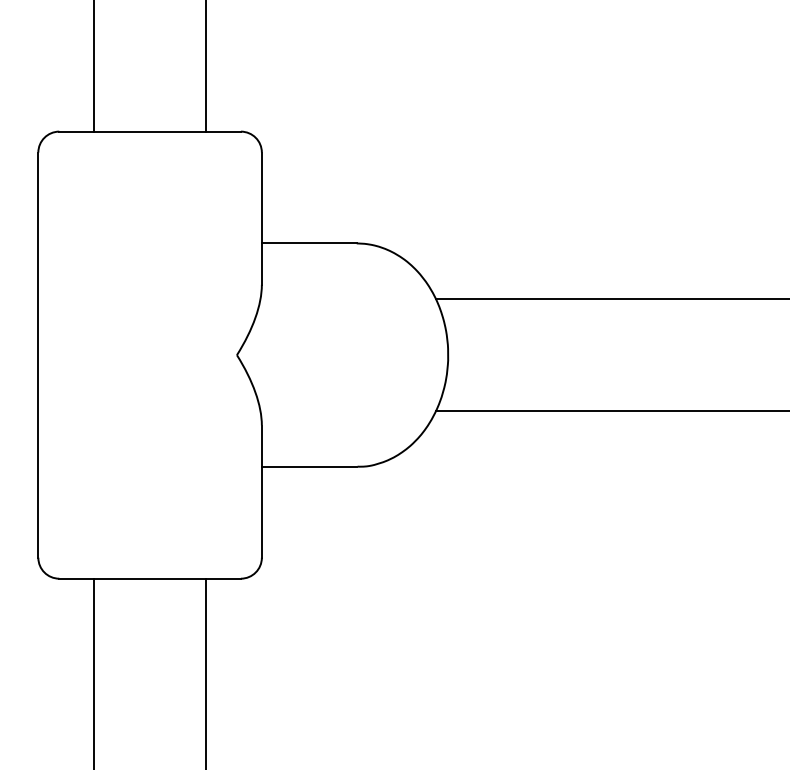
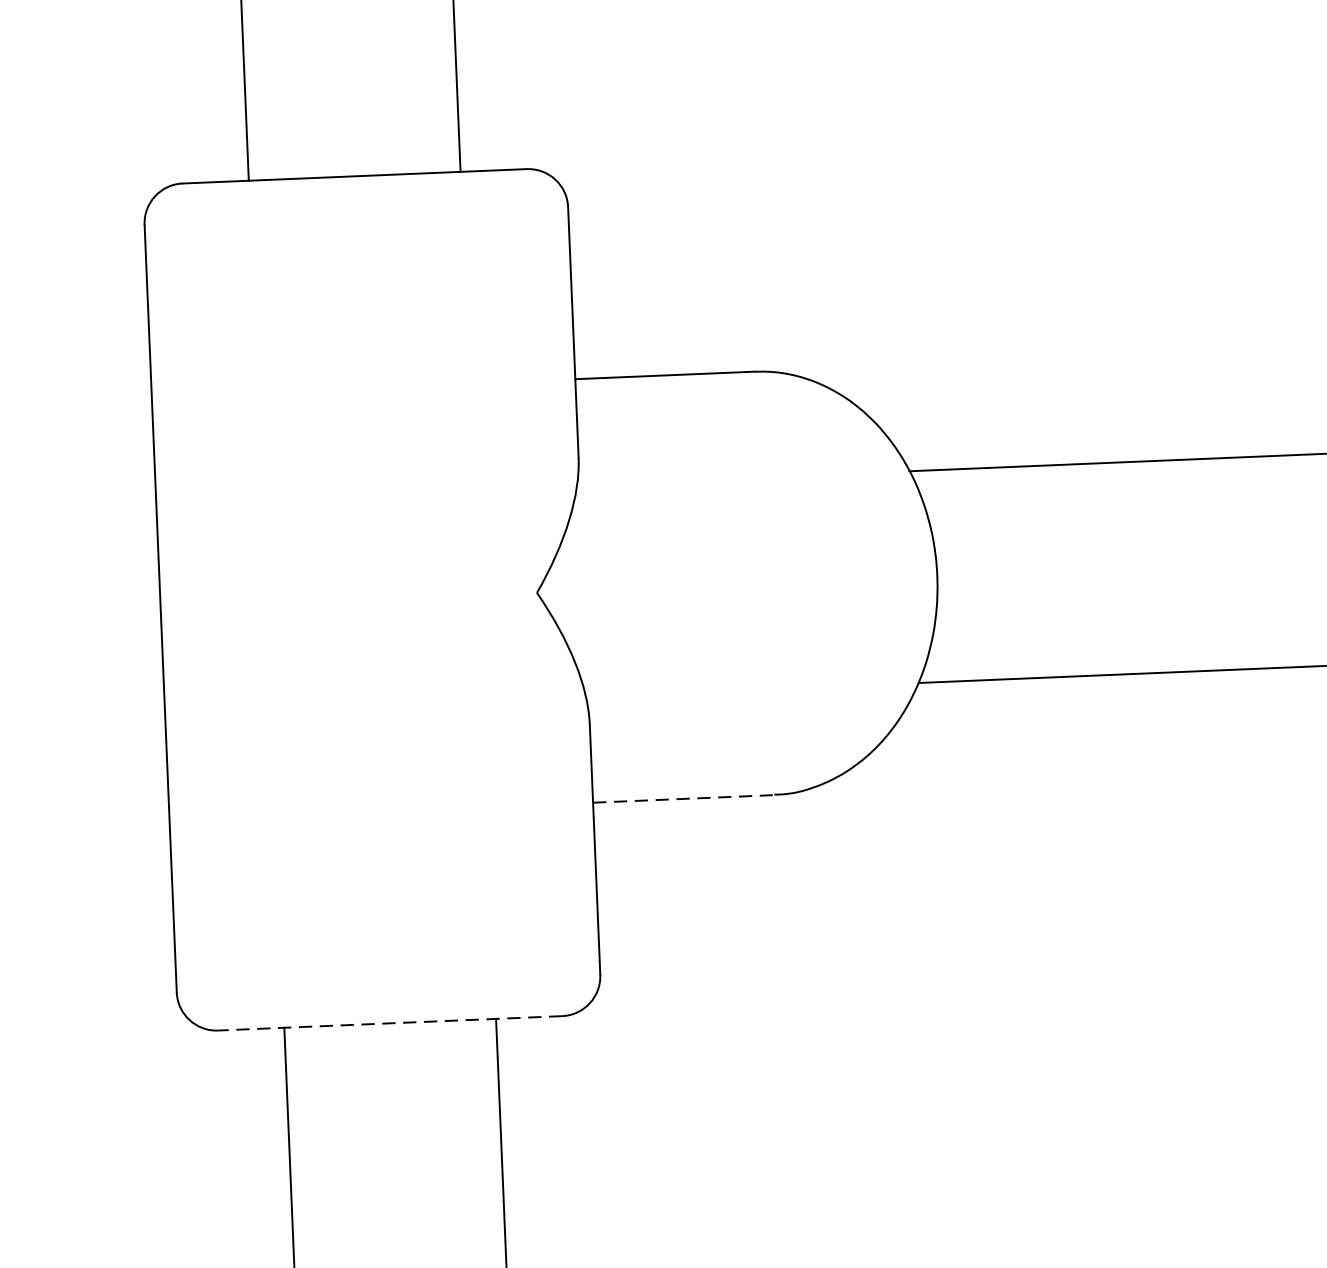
line: (309, 466) -> (683, 798), solid -> dashed
line: (150, 578) -> (390, 1022), solid -> dashed

